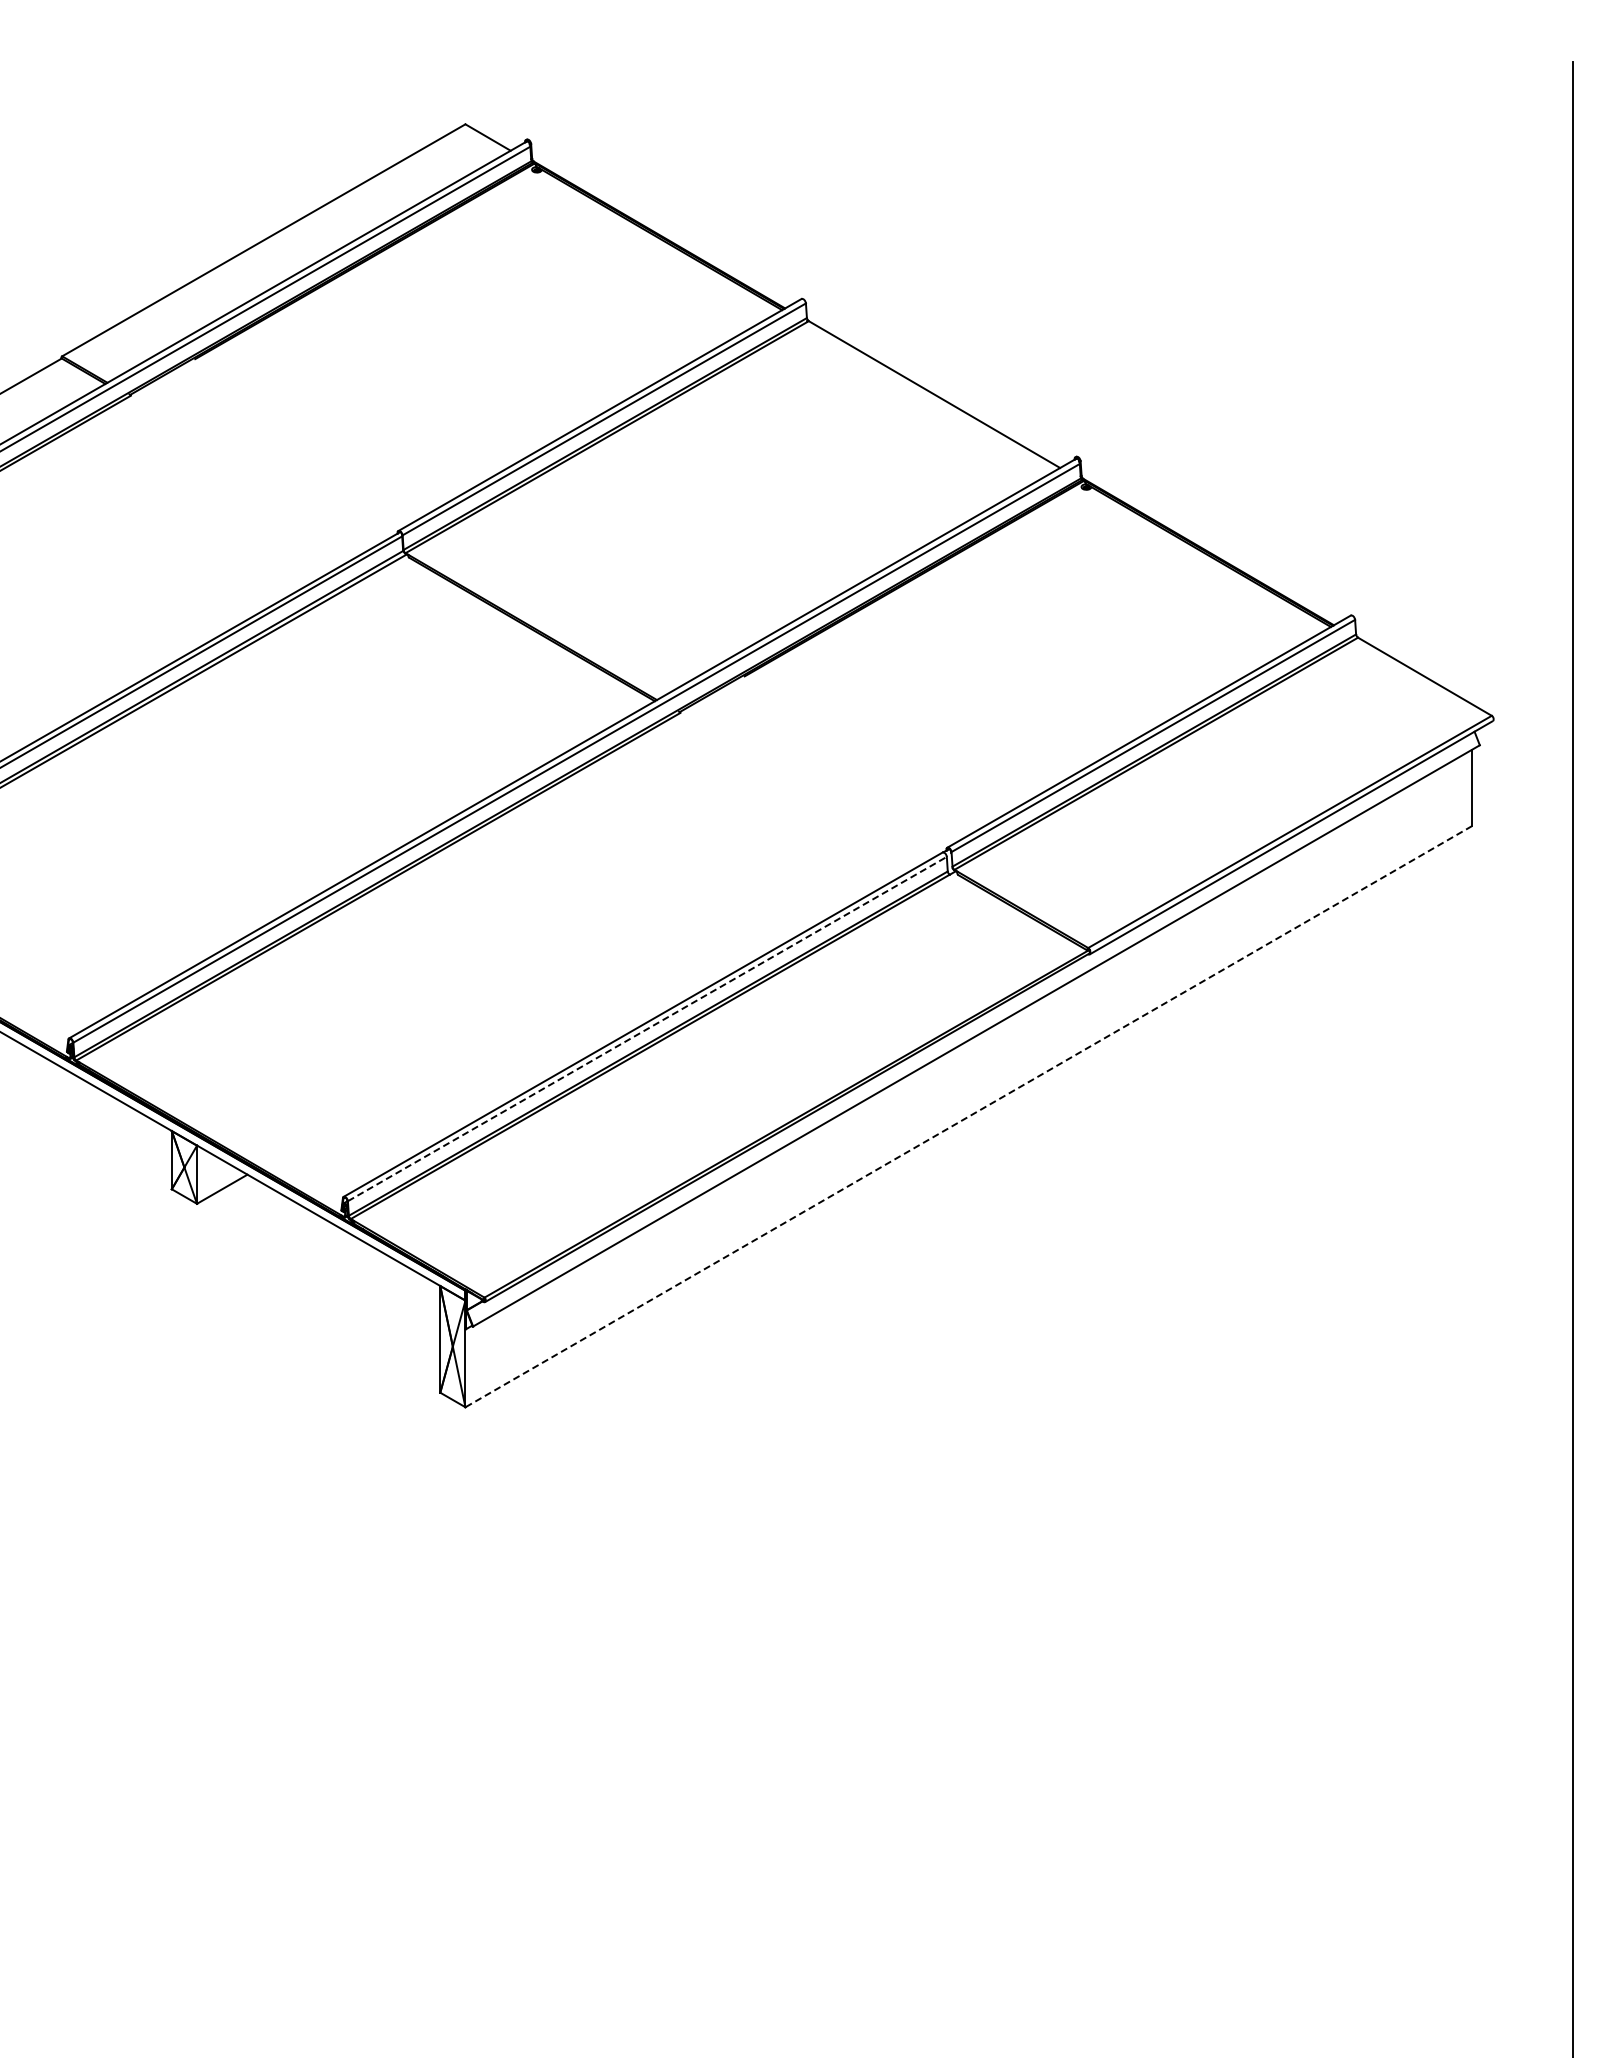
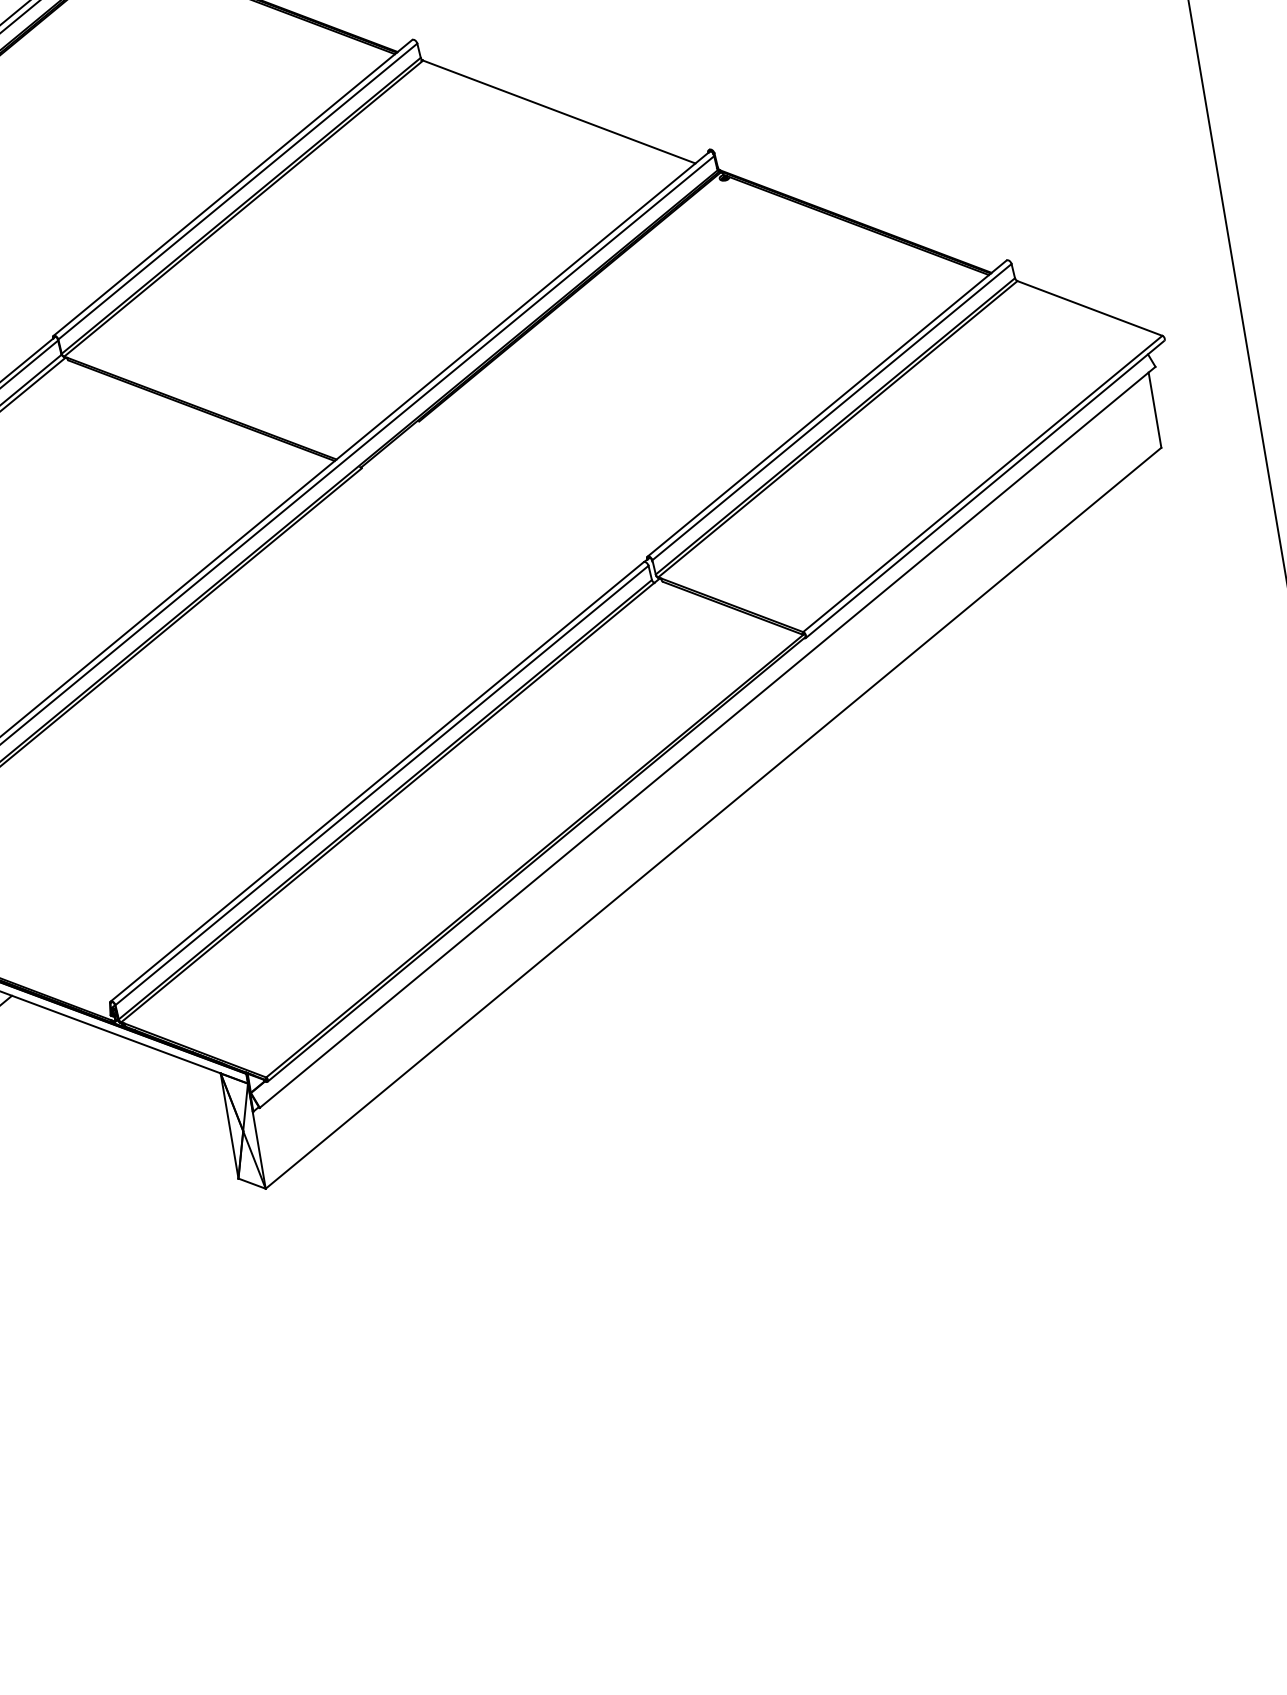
line: (647, 1028) -> (382, 784), dashed -> solid
line: (968, 1116) -> (713, 818), dashed -> solid

